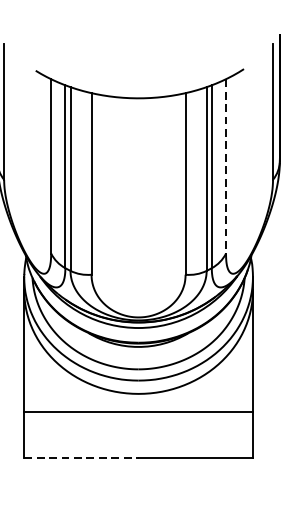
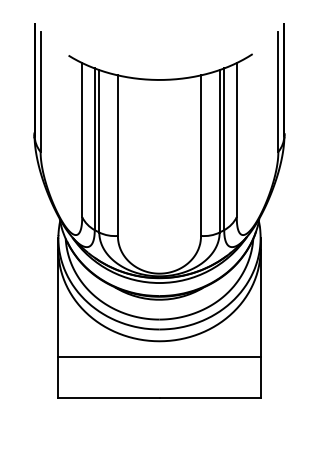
line: (225, 166) -> (236, 140), dashed -> solid
line: (80, 457) -> (108, 397), dashed -> solid

